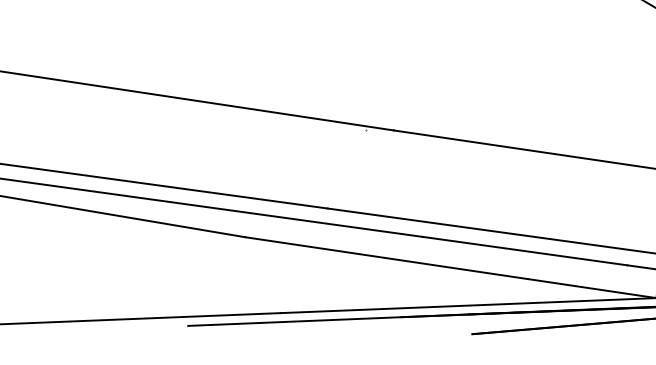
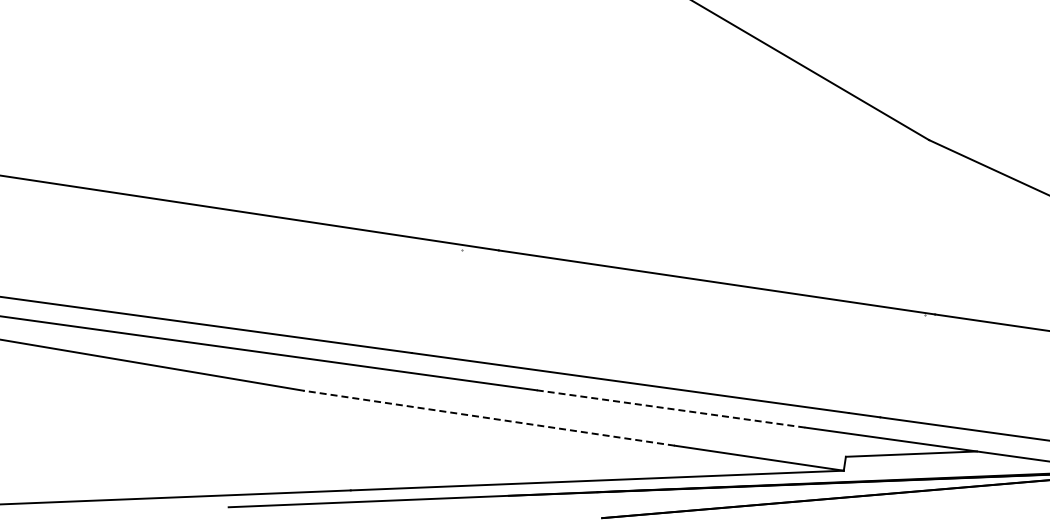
line: (525, 250) -> (671, 408), solid -> dashed
line: (386, 258) -> (489, 418), solid -> dashed

